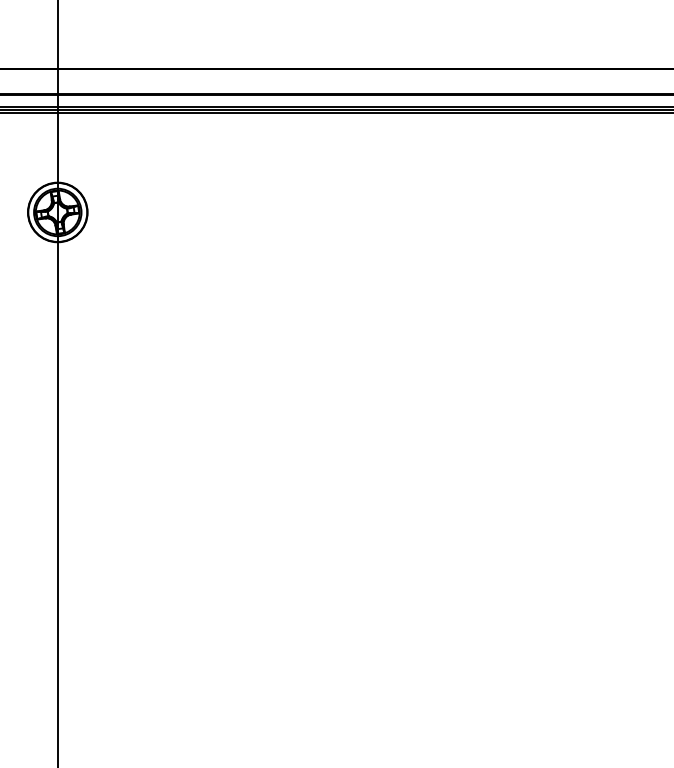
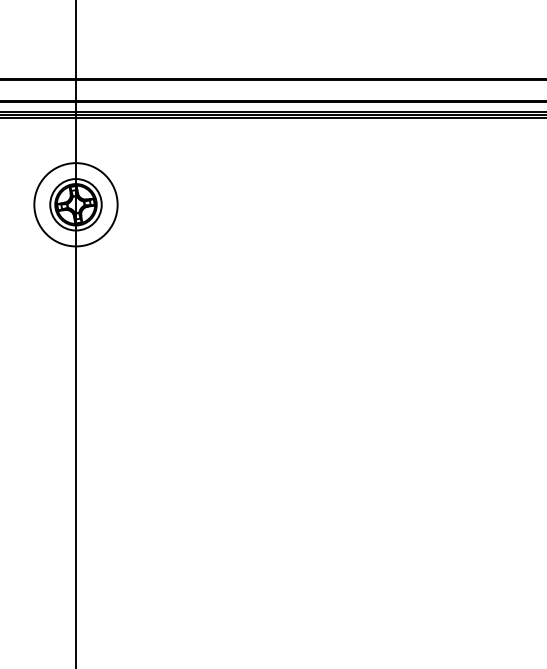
circle: (57, 212) -> (75, 204), size x1.6

